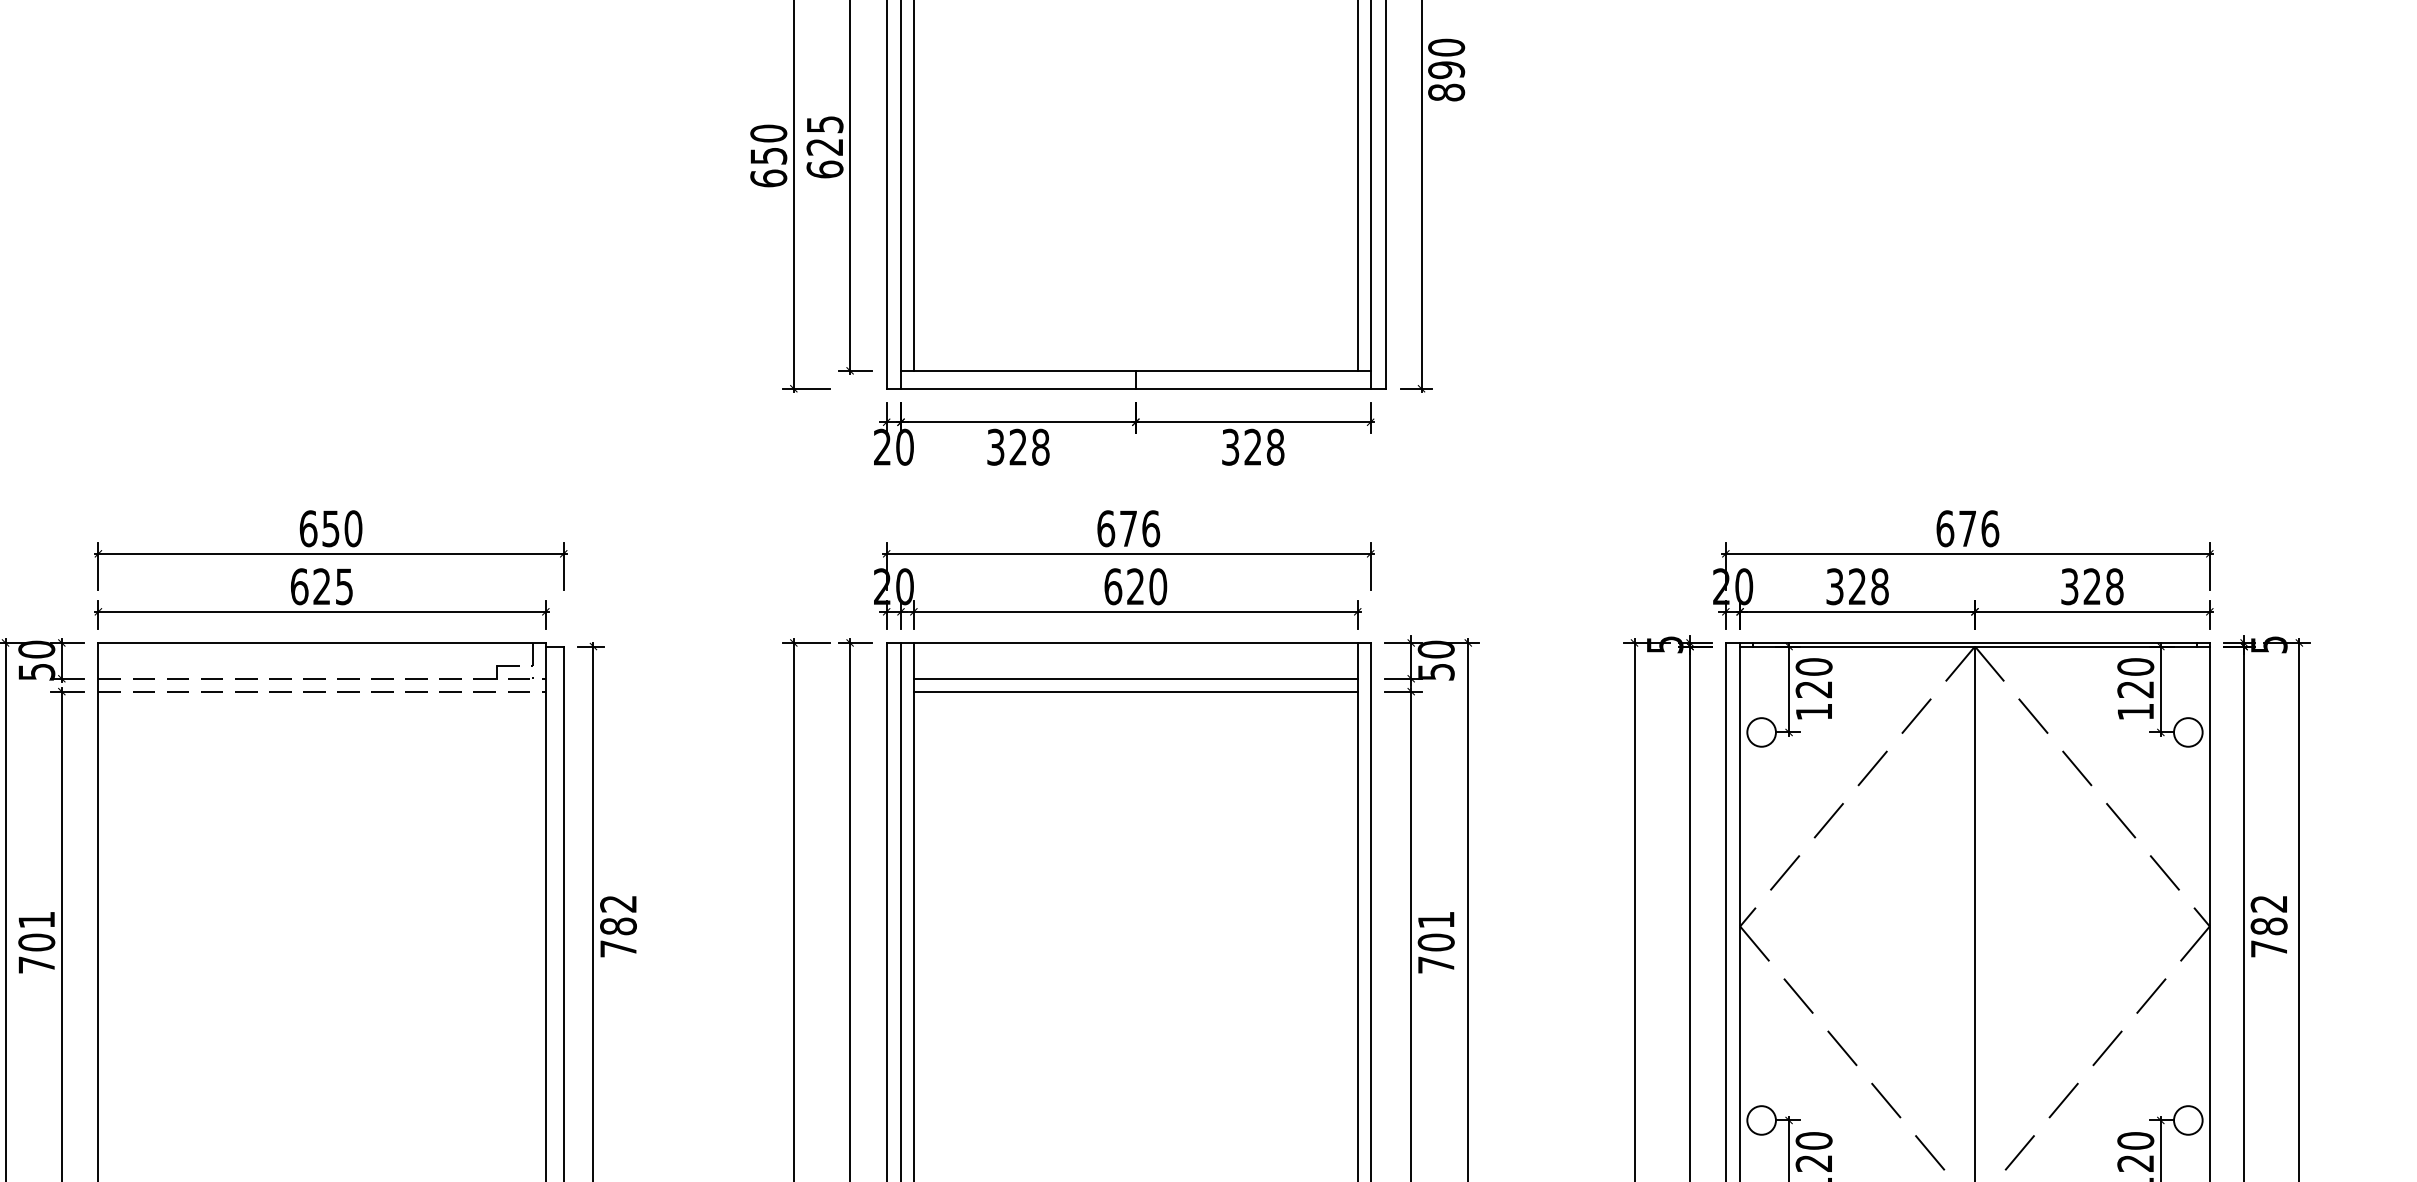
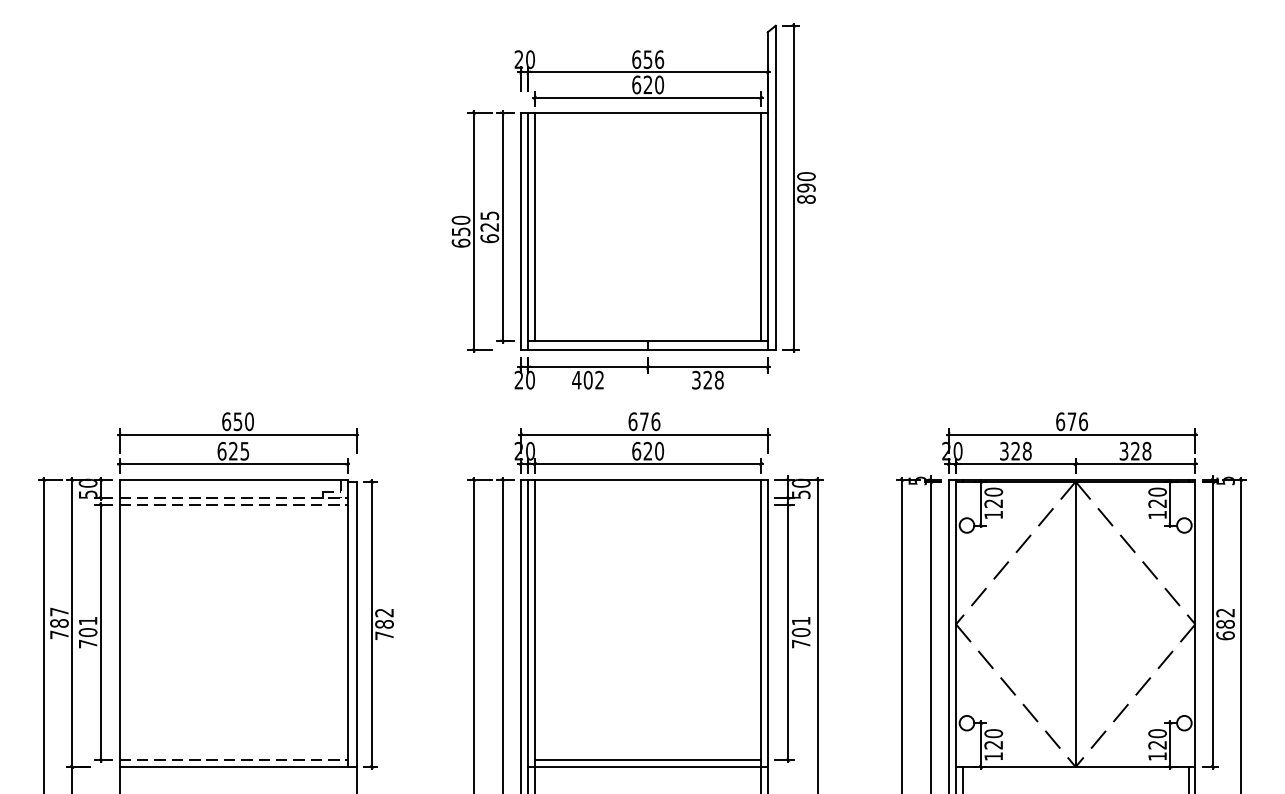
text: (1018, 445) -> (588, 379), 328 -> 402
line: (1136, 679) -> (648, 498), removed
line: (1136, 691) -> (648, 504), removed
text: (2268, 948) -> (1225, 635), 782 -> 682

